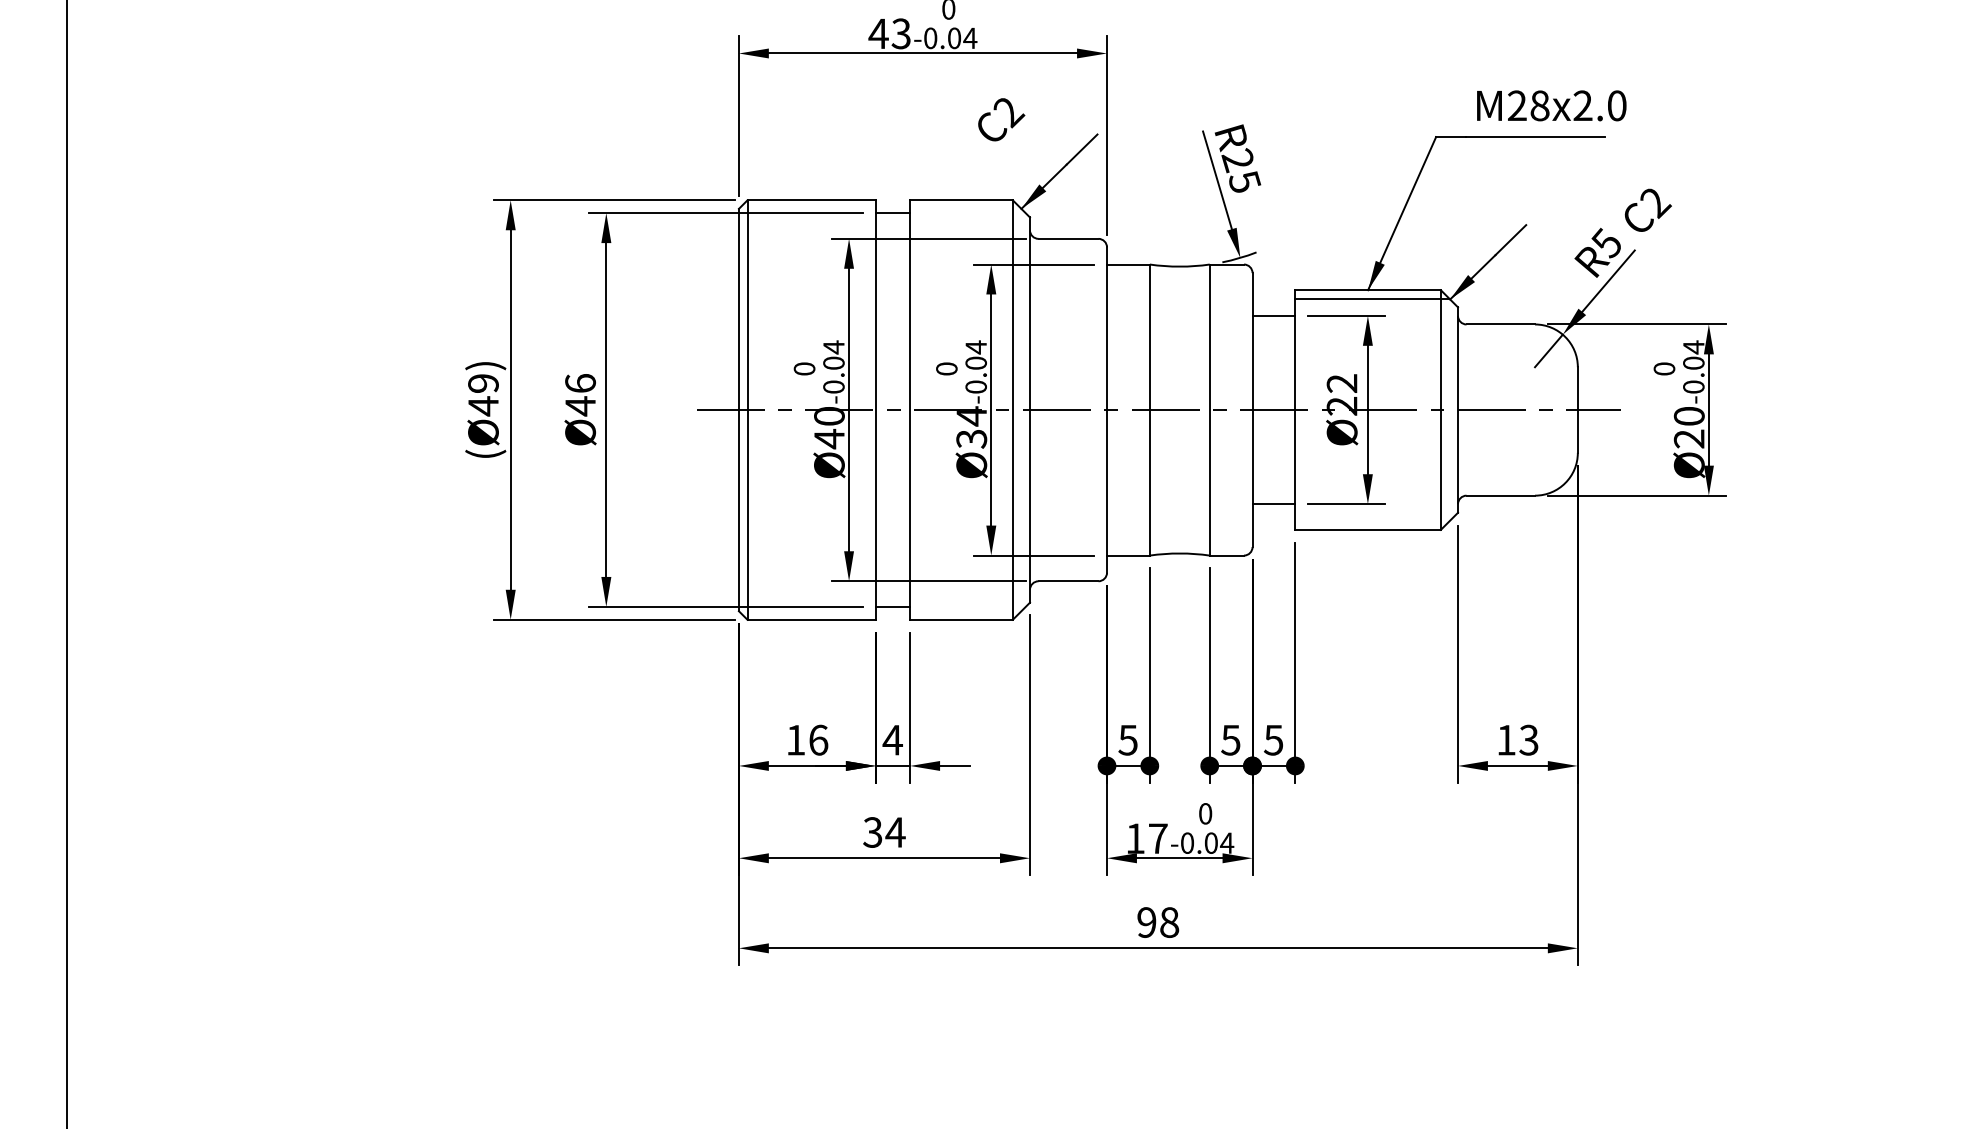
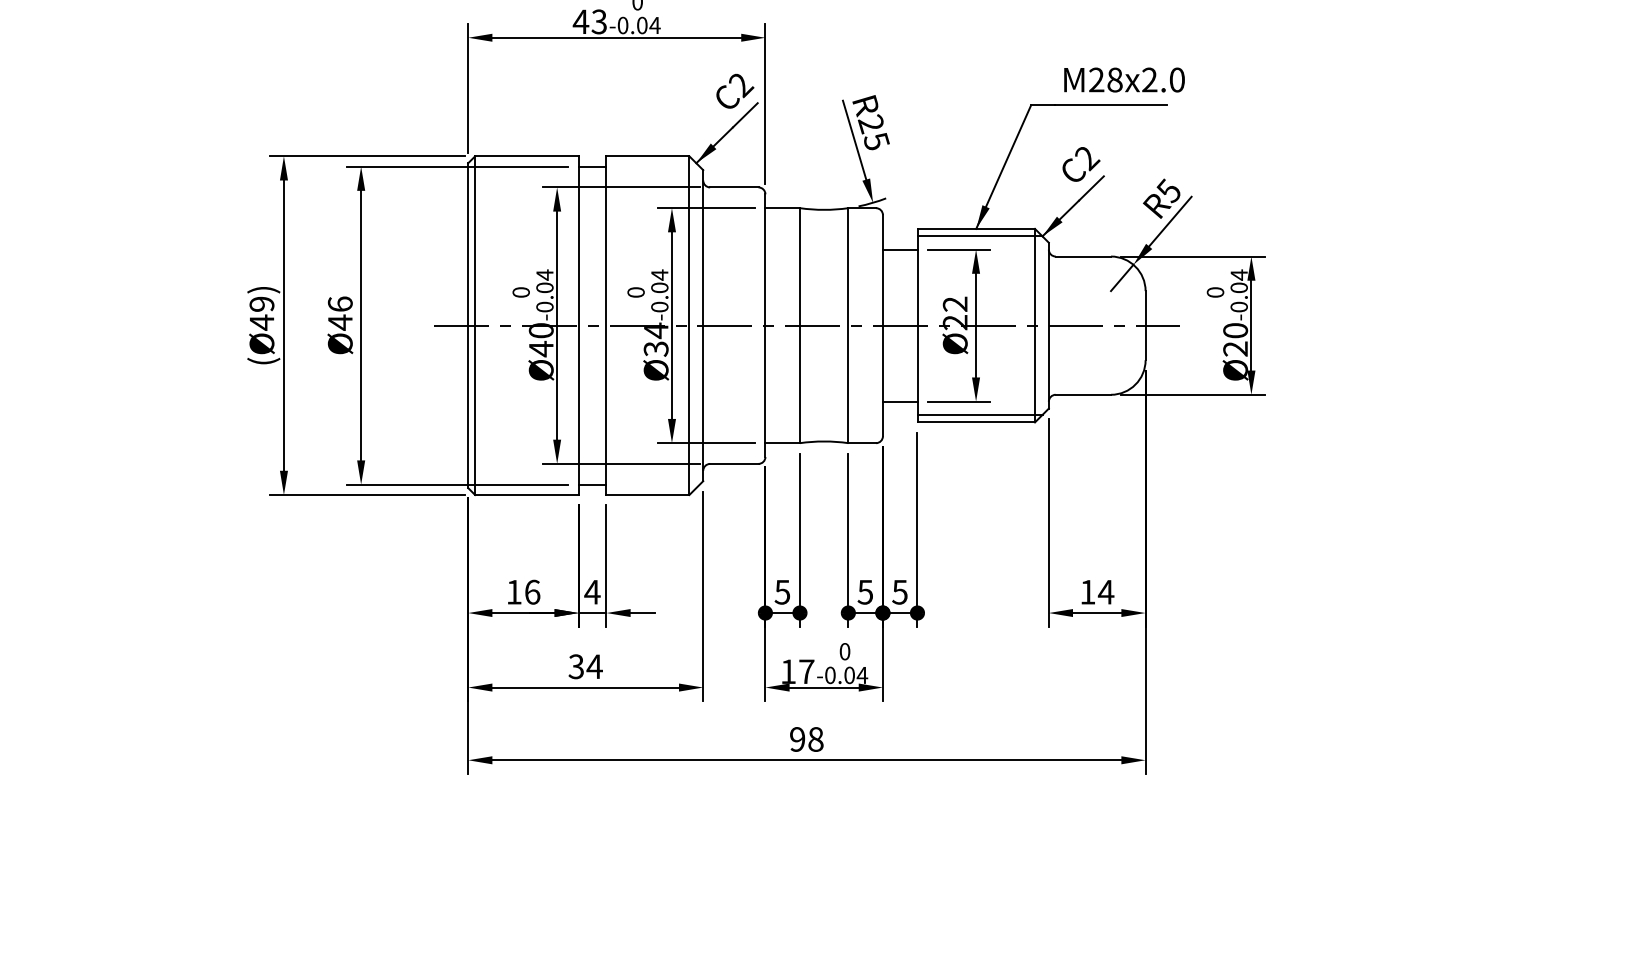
text: (1001, 120) -> (735, 91), moved
text: (1648, 210) -> (1081, 164), moved
line: (1372, 520) -> (979, 414), added
text: (1528, 739) -> (1105, 591), 13 -> 14

